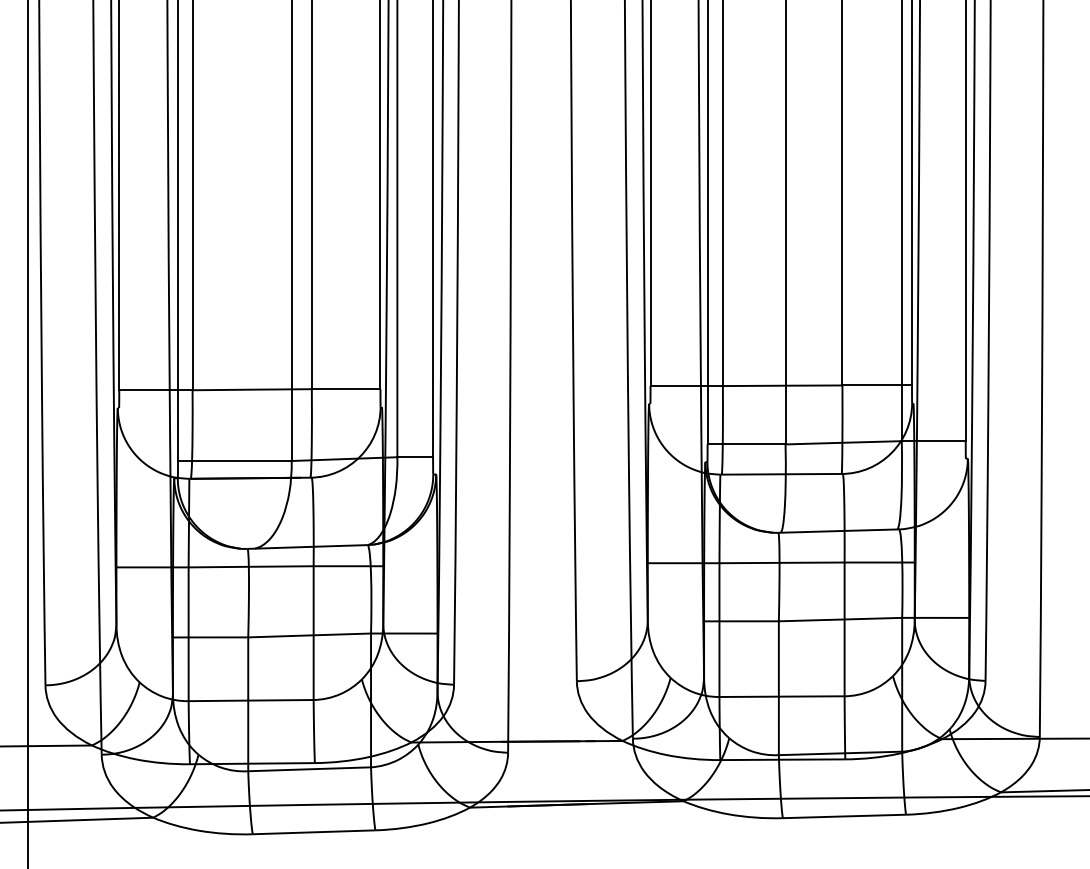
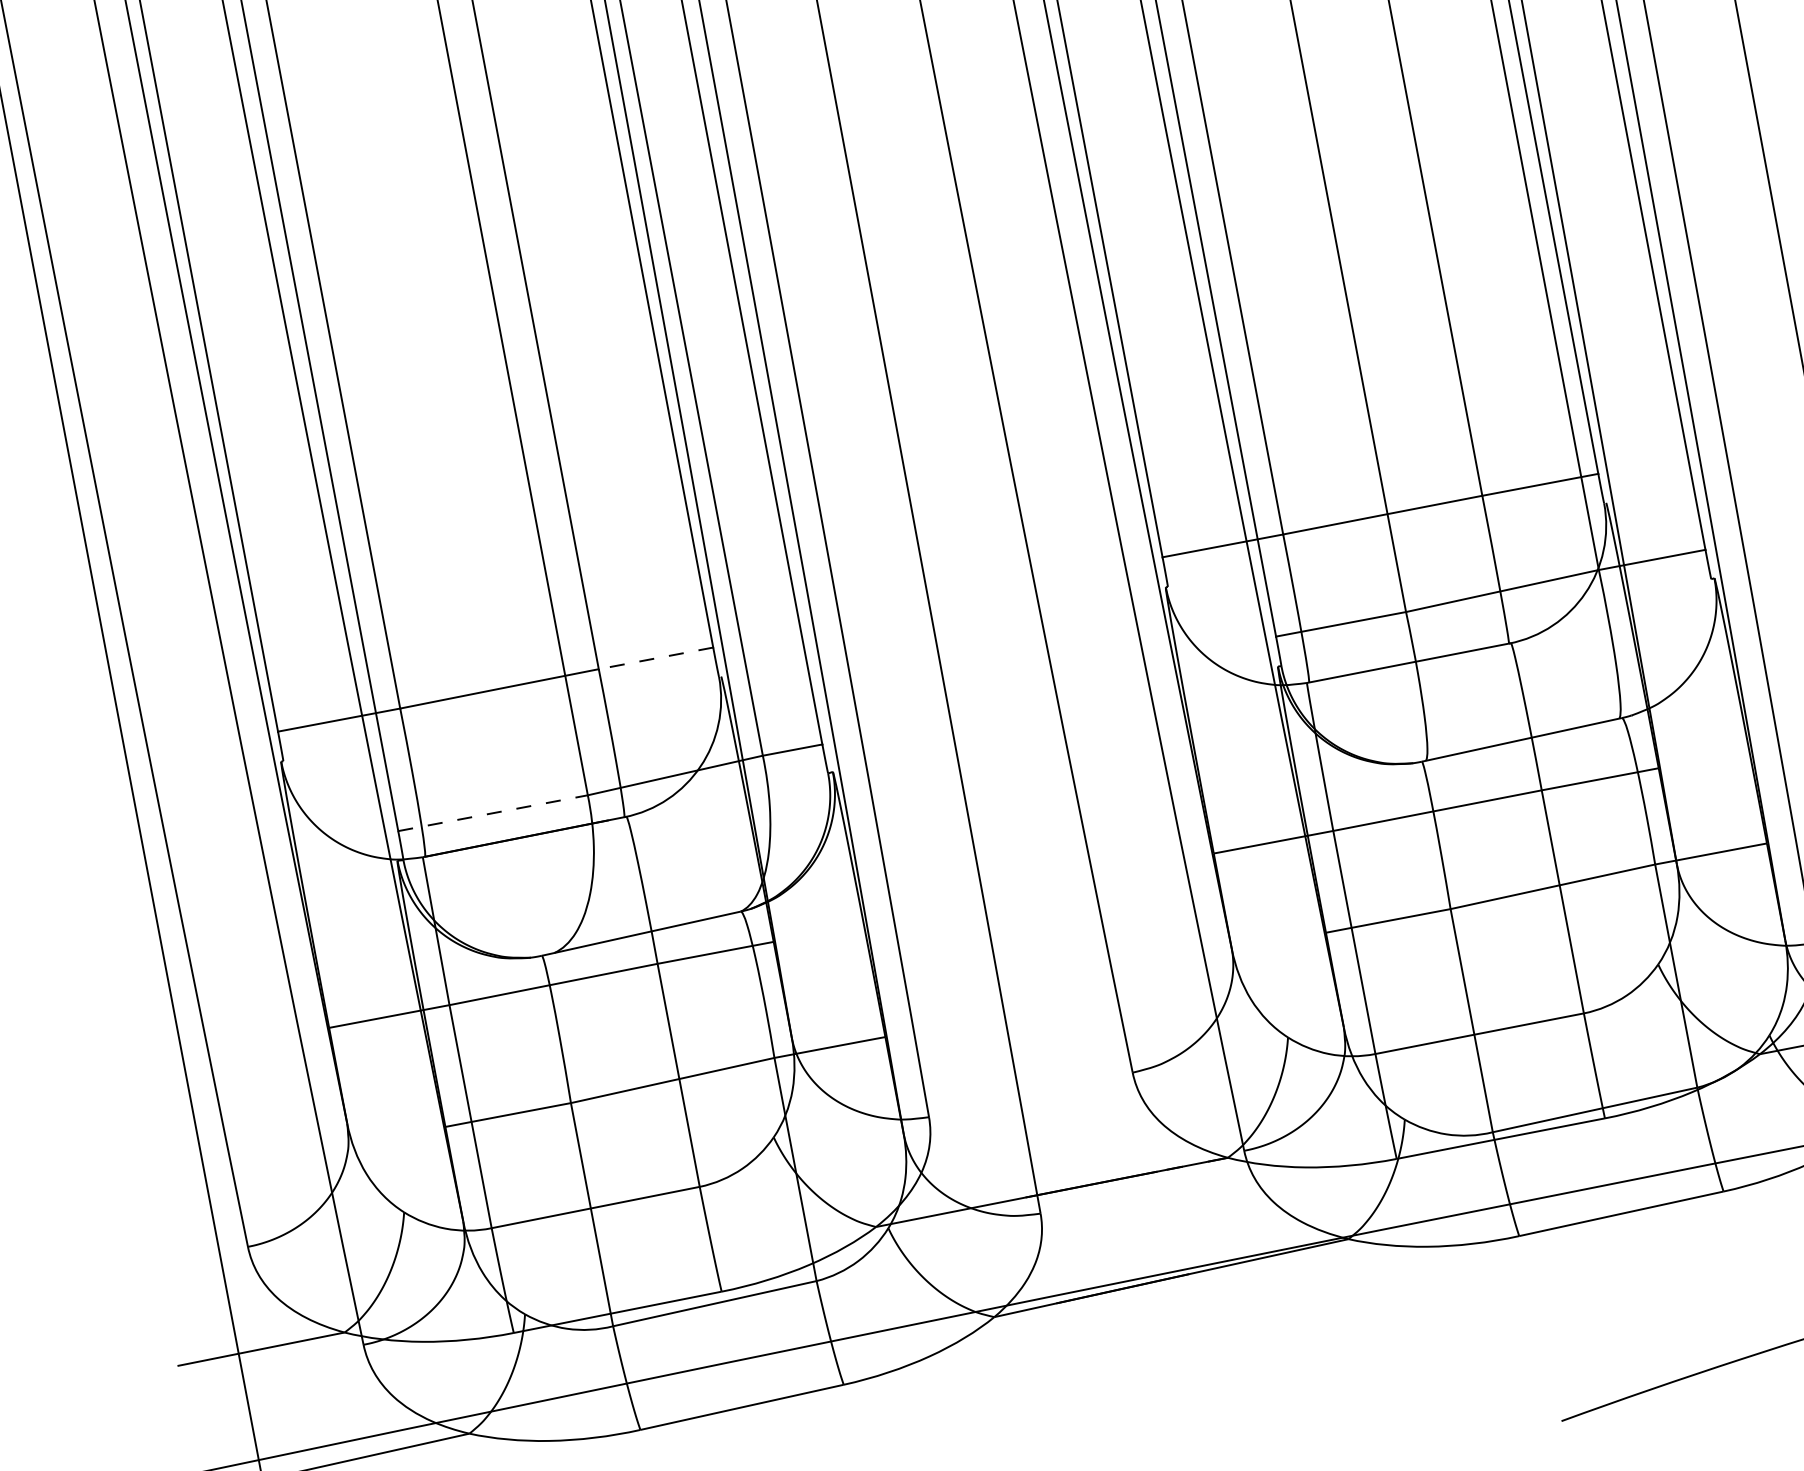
line: (345, 389) -> (655, 659), solid -> dashed
line: (234, 461) -> (492, 814), solid -> dashed

